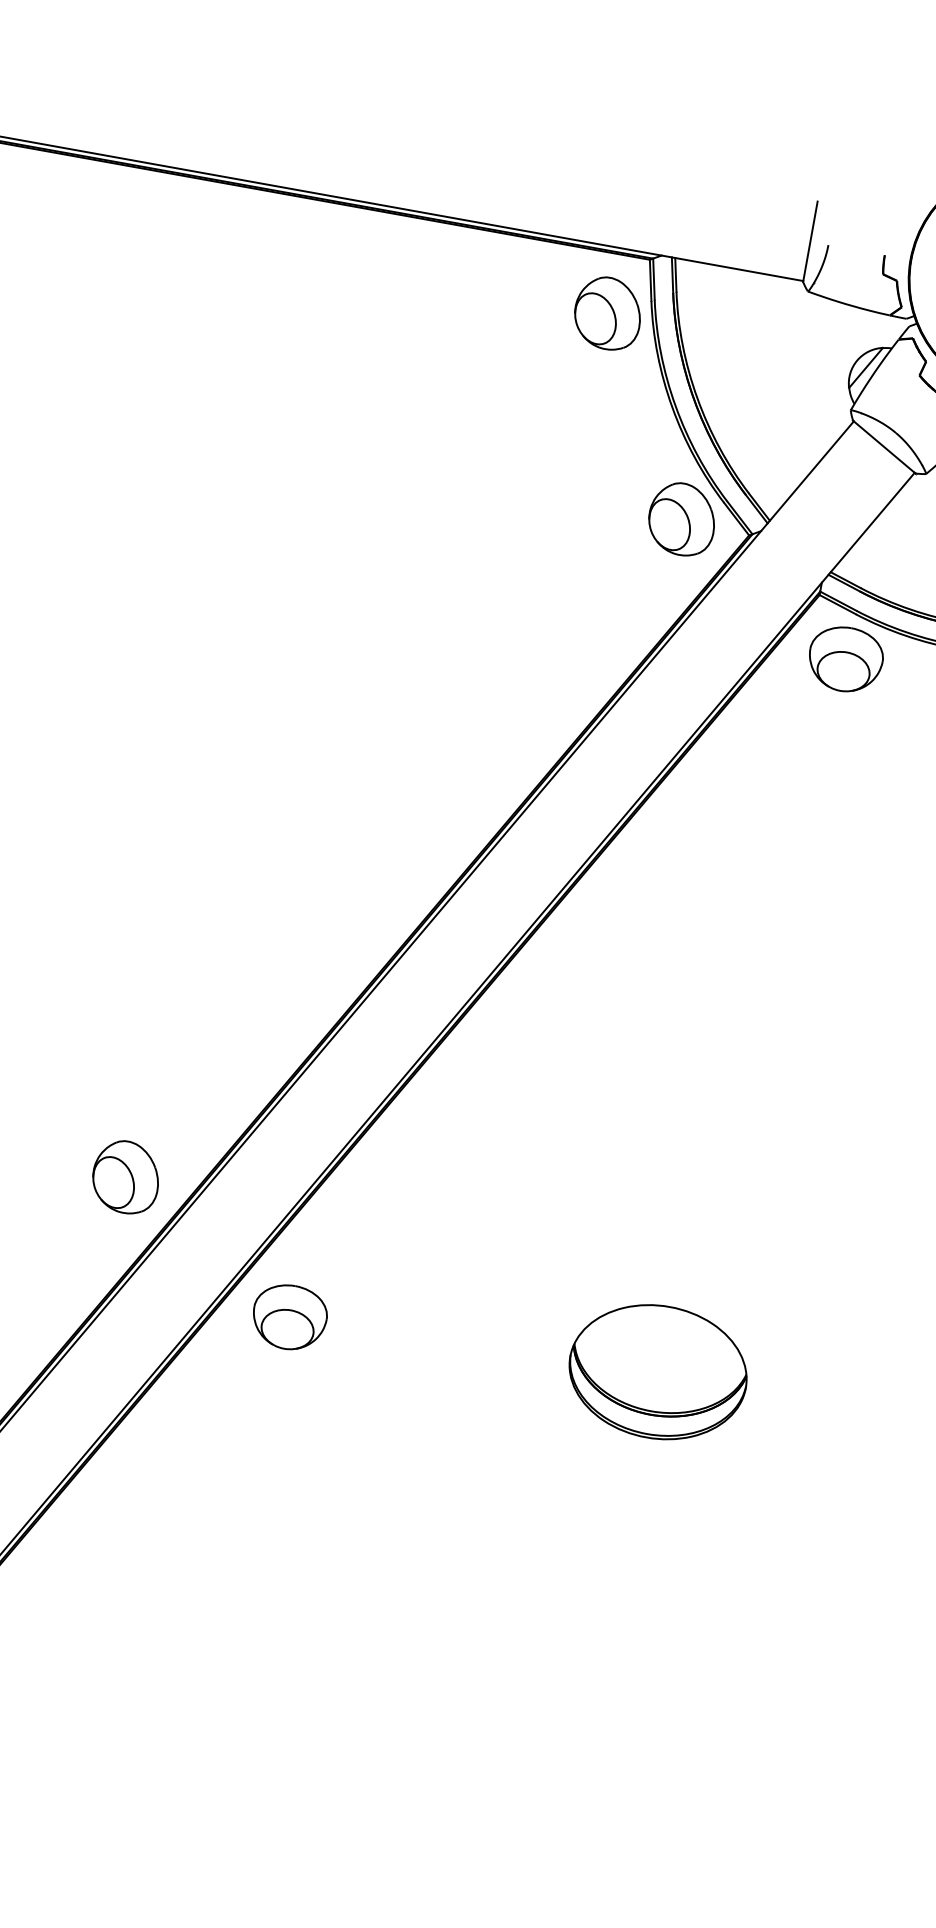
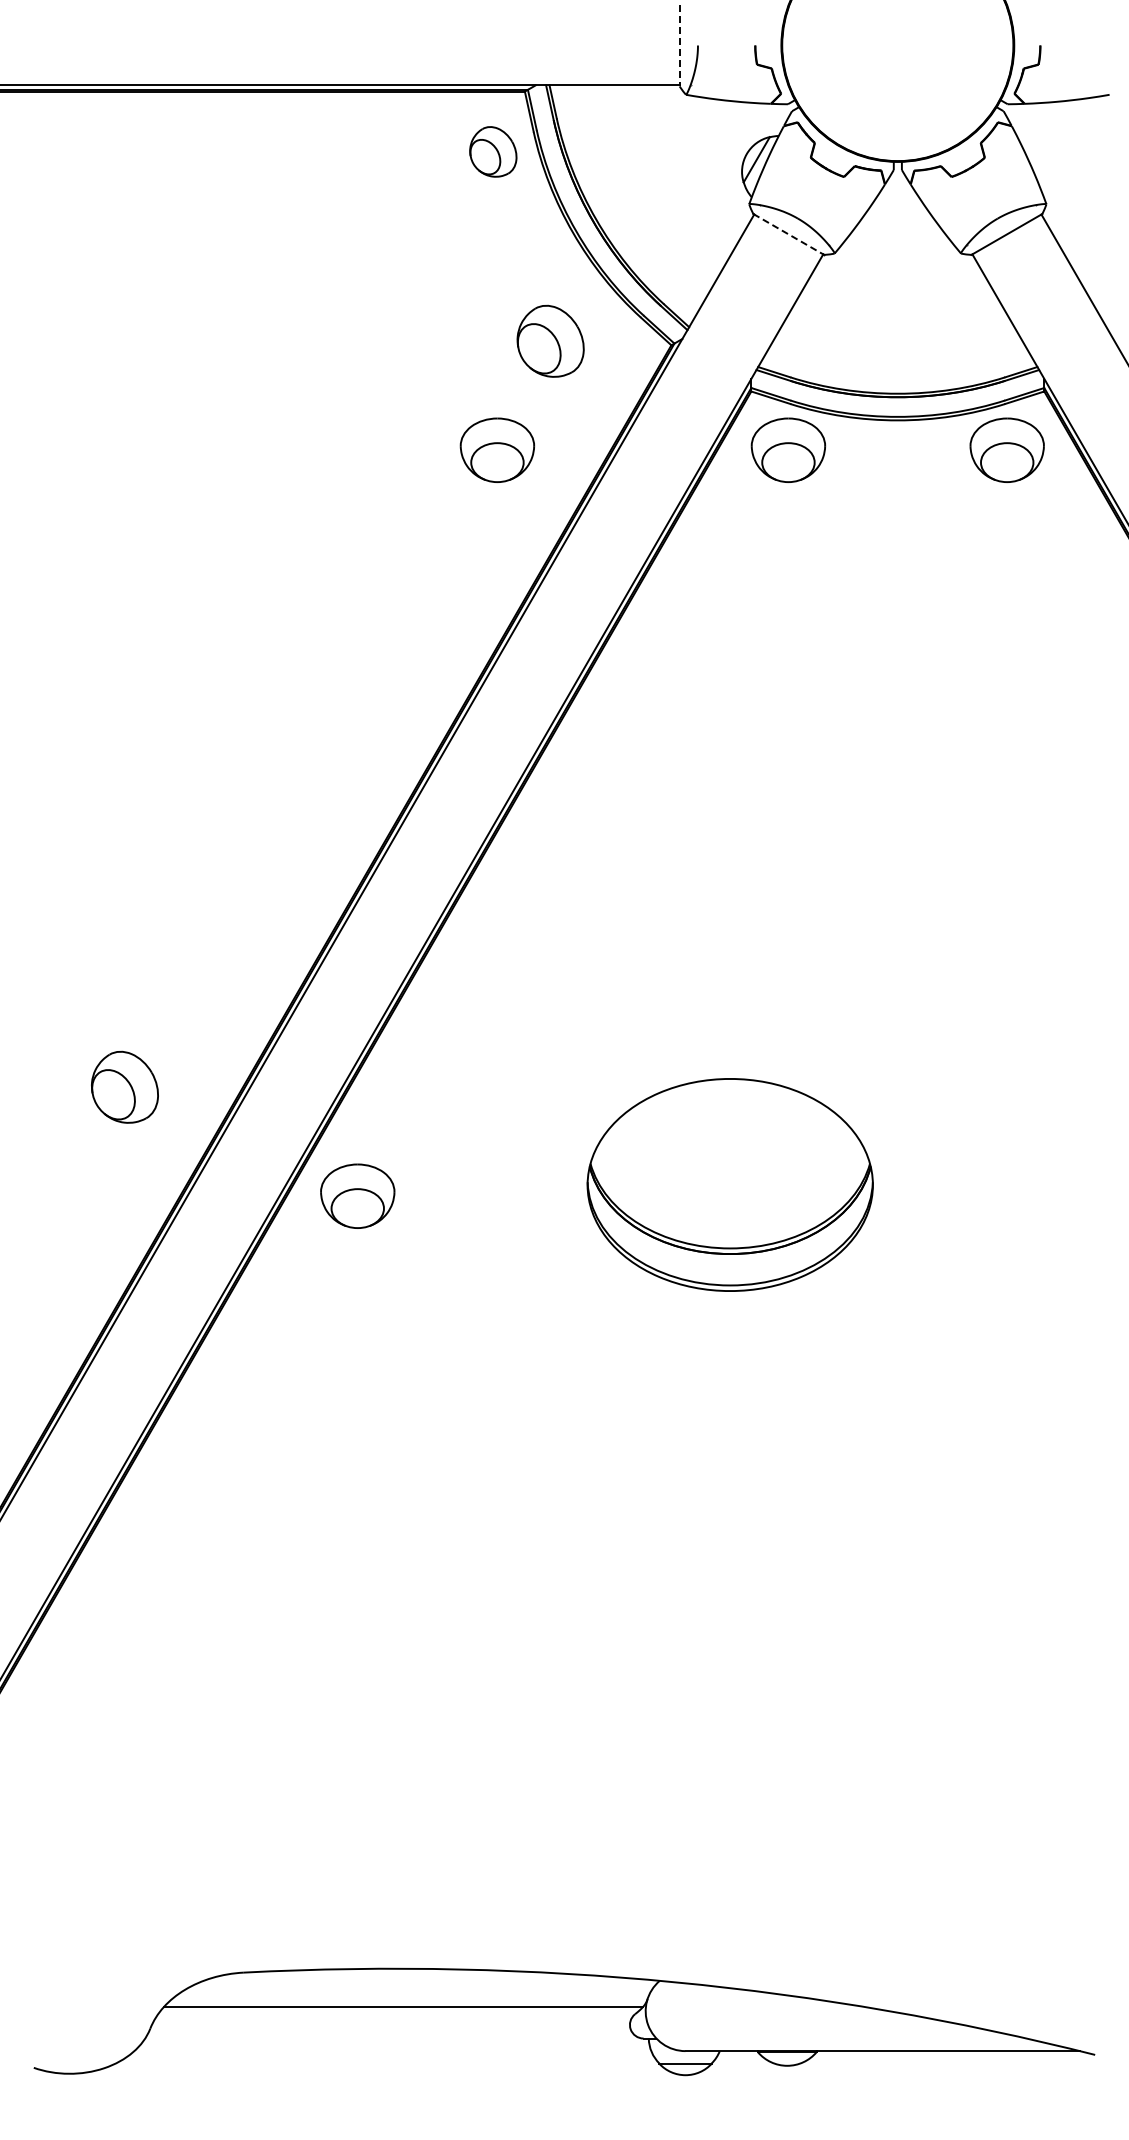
line: (810, 241) -> (679, 45), solid -> dashed
part: (608, 313) -> (493, 151), size x0.7
line: (884, 447) -> (788, 234), solid -> dashed
part: (682, 518) -> (550, 340), moved
part: (559, 607) -> (497, 449), added
part: (125, 1176) -> (124, 1086), moved
part: (657, 1371) -> (729, 1184), size x1.6

